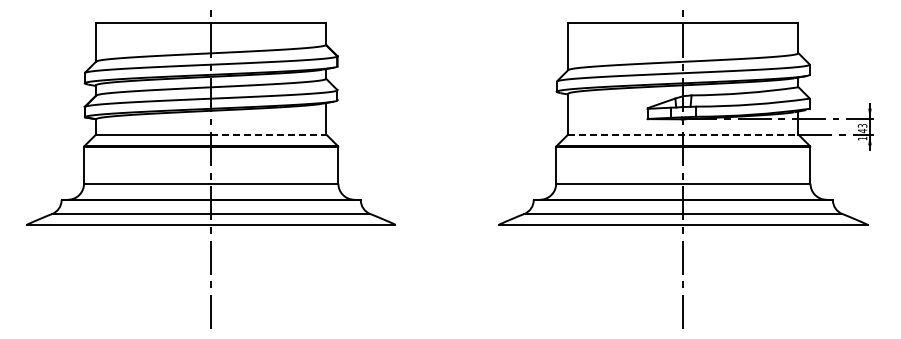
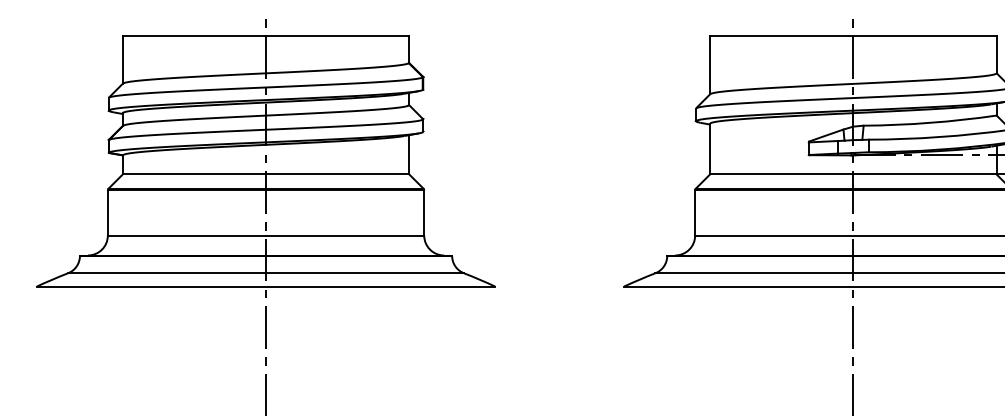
line: (268, 134) -> (337, 174), dashed -> solid
line: (683, 134) -> (853, 174), dashed -> solid

